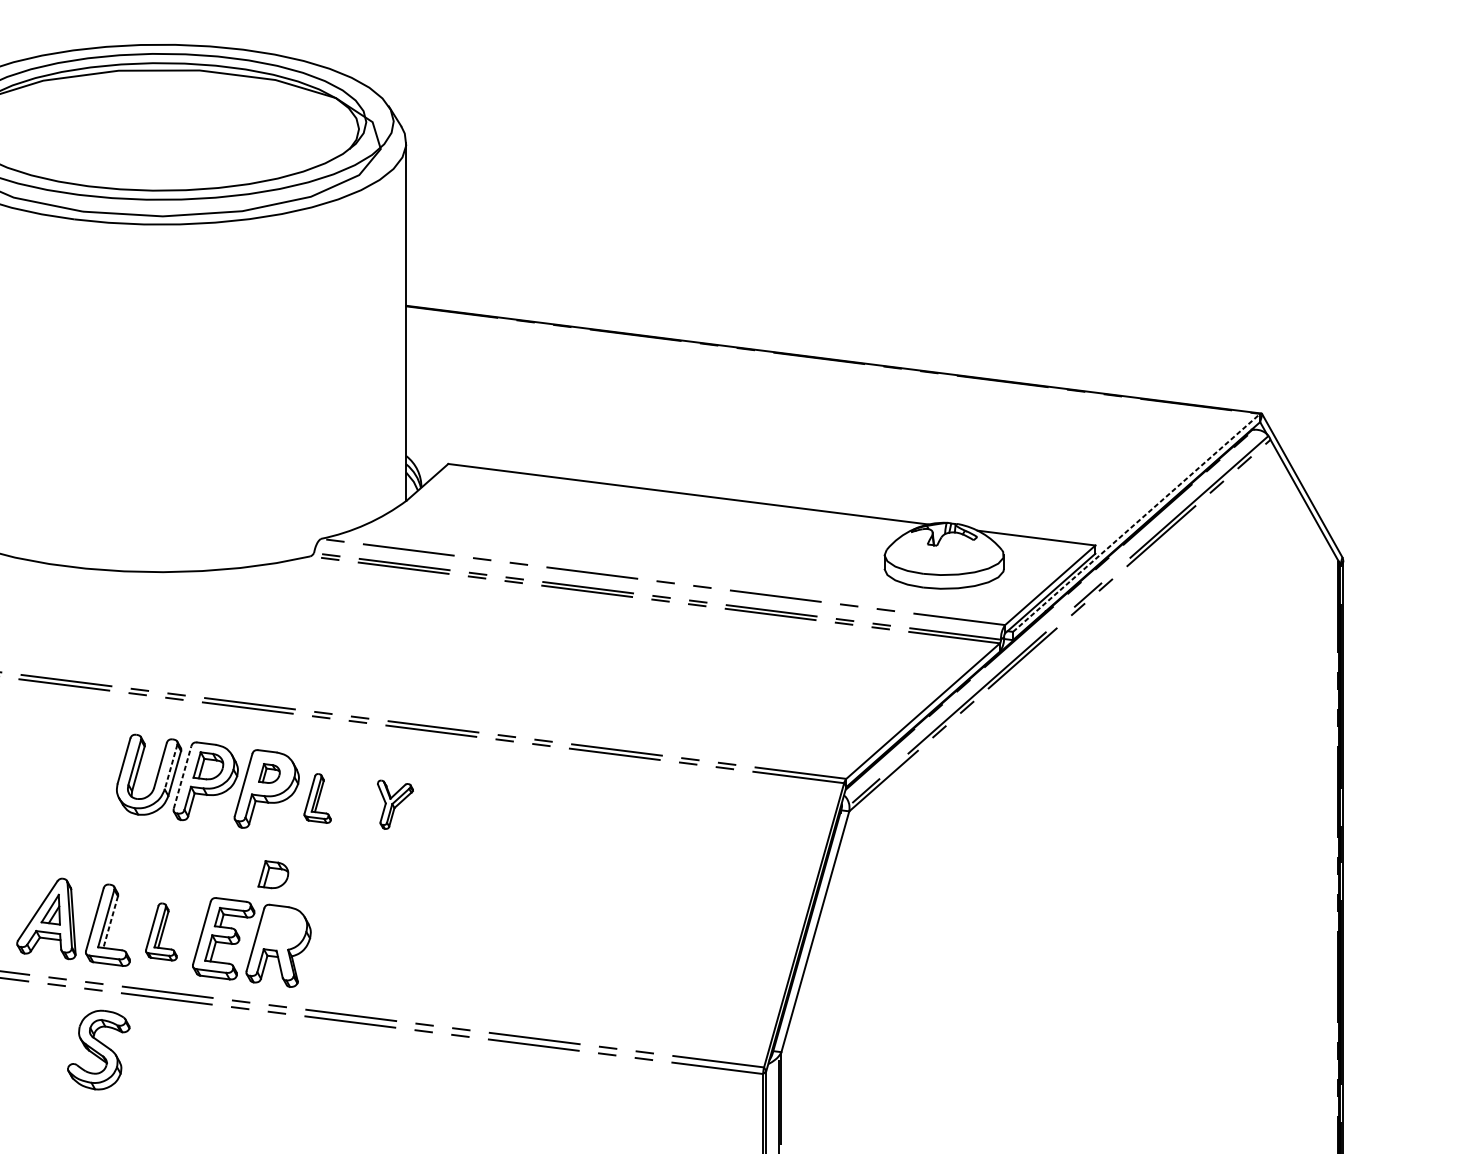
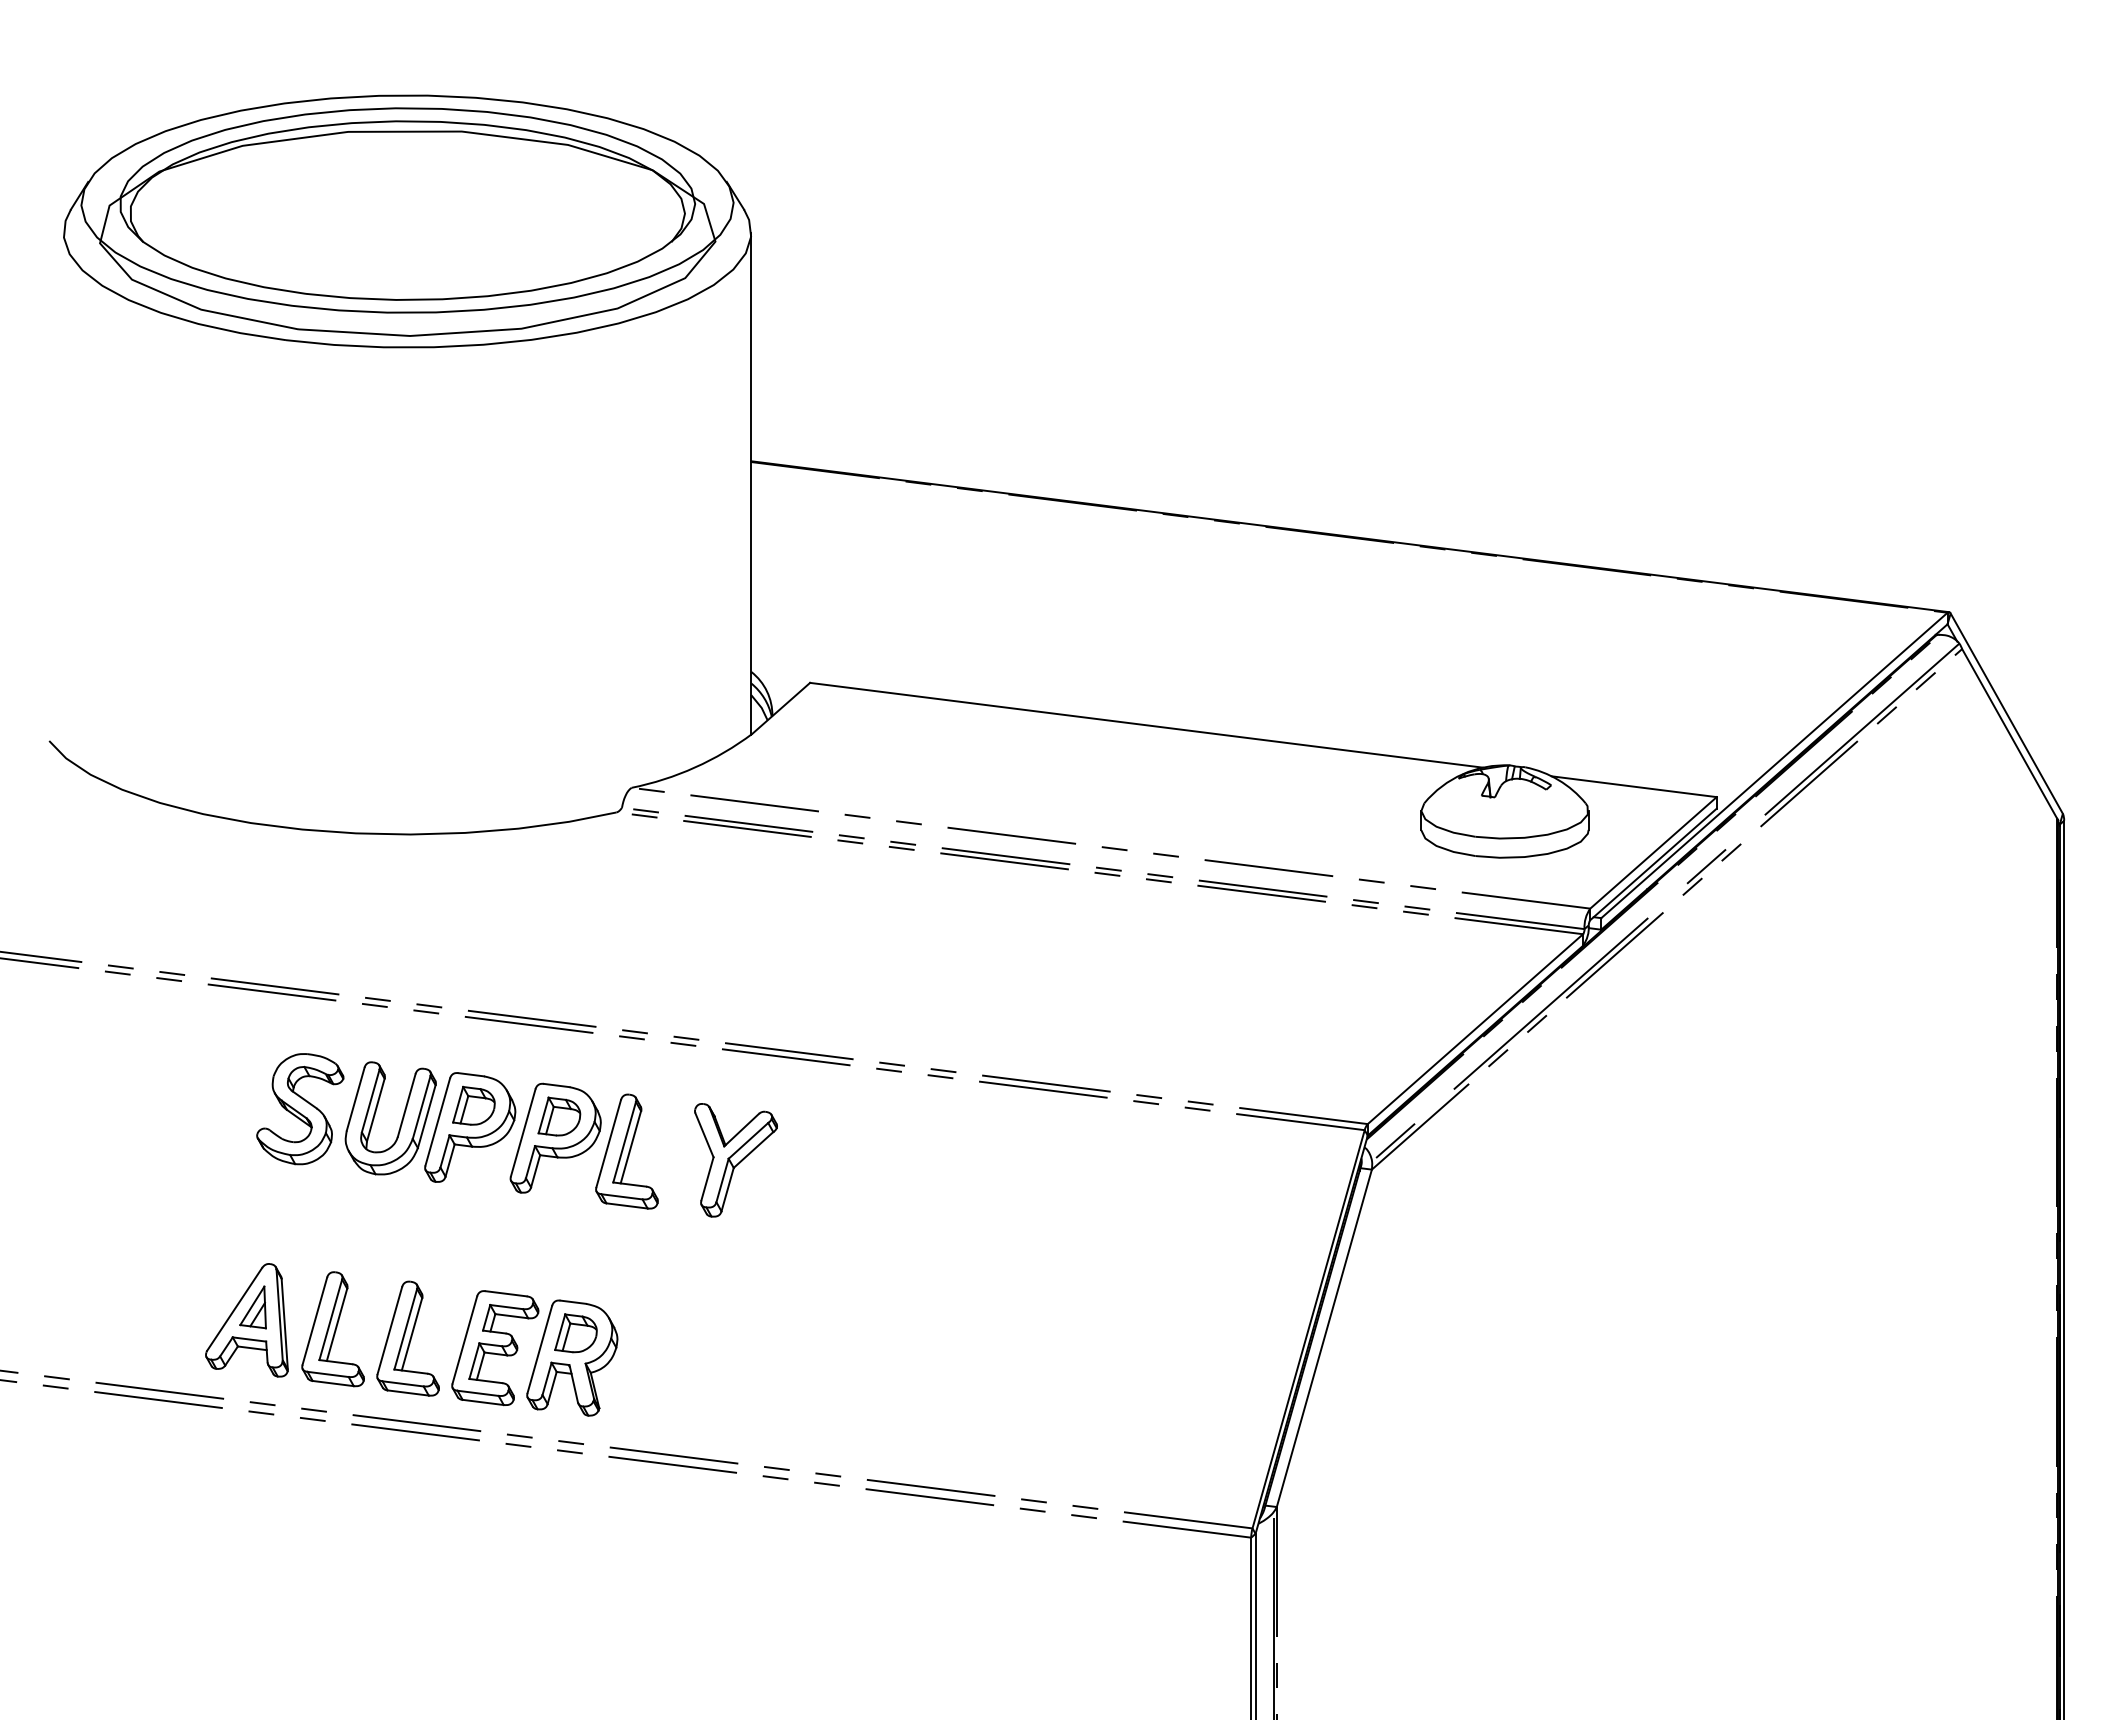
line: (1136, 522) -> (1774, 765), dashed -> solid
line: (170, 767) -> (421, 1107), dashed -> solid
part: (269, 773) -> (559, 1116), size x1.43
line: (182, 777) -> (437, 1121), dashed -> solid
part: (317, 798) -> (626, 1151), size x1.67
part: (395, 804) -> (735, 1160), size x1.67
part: (273, 874) -> (575, 1333), moved
line: (111, 921) -> (337, 1324), dashed -> solid
part: (160, 931) -> (407, 1338), size x1.43
part: (98, 1050) -> (300, 1109), moved

